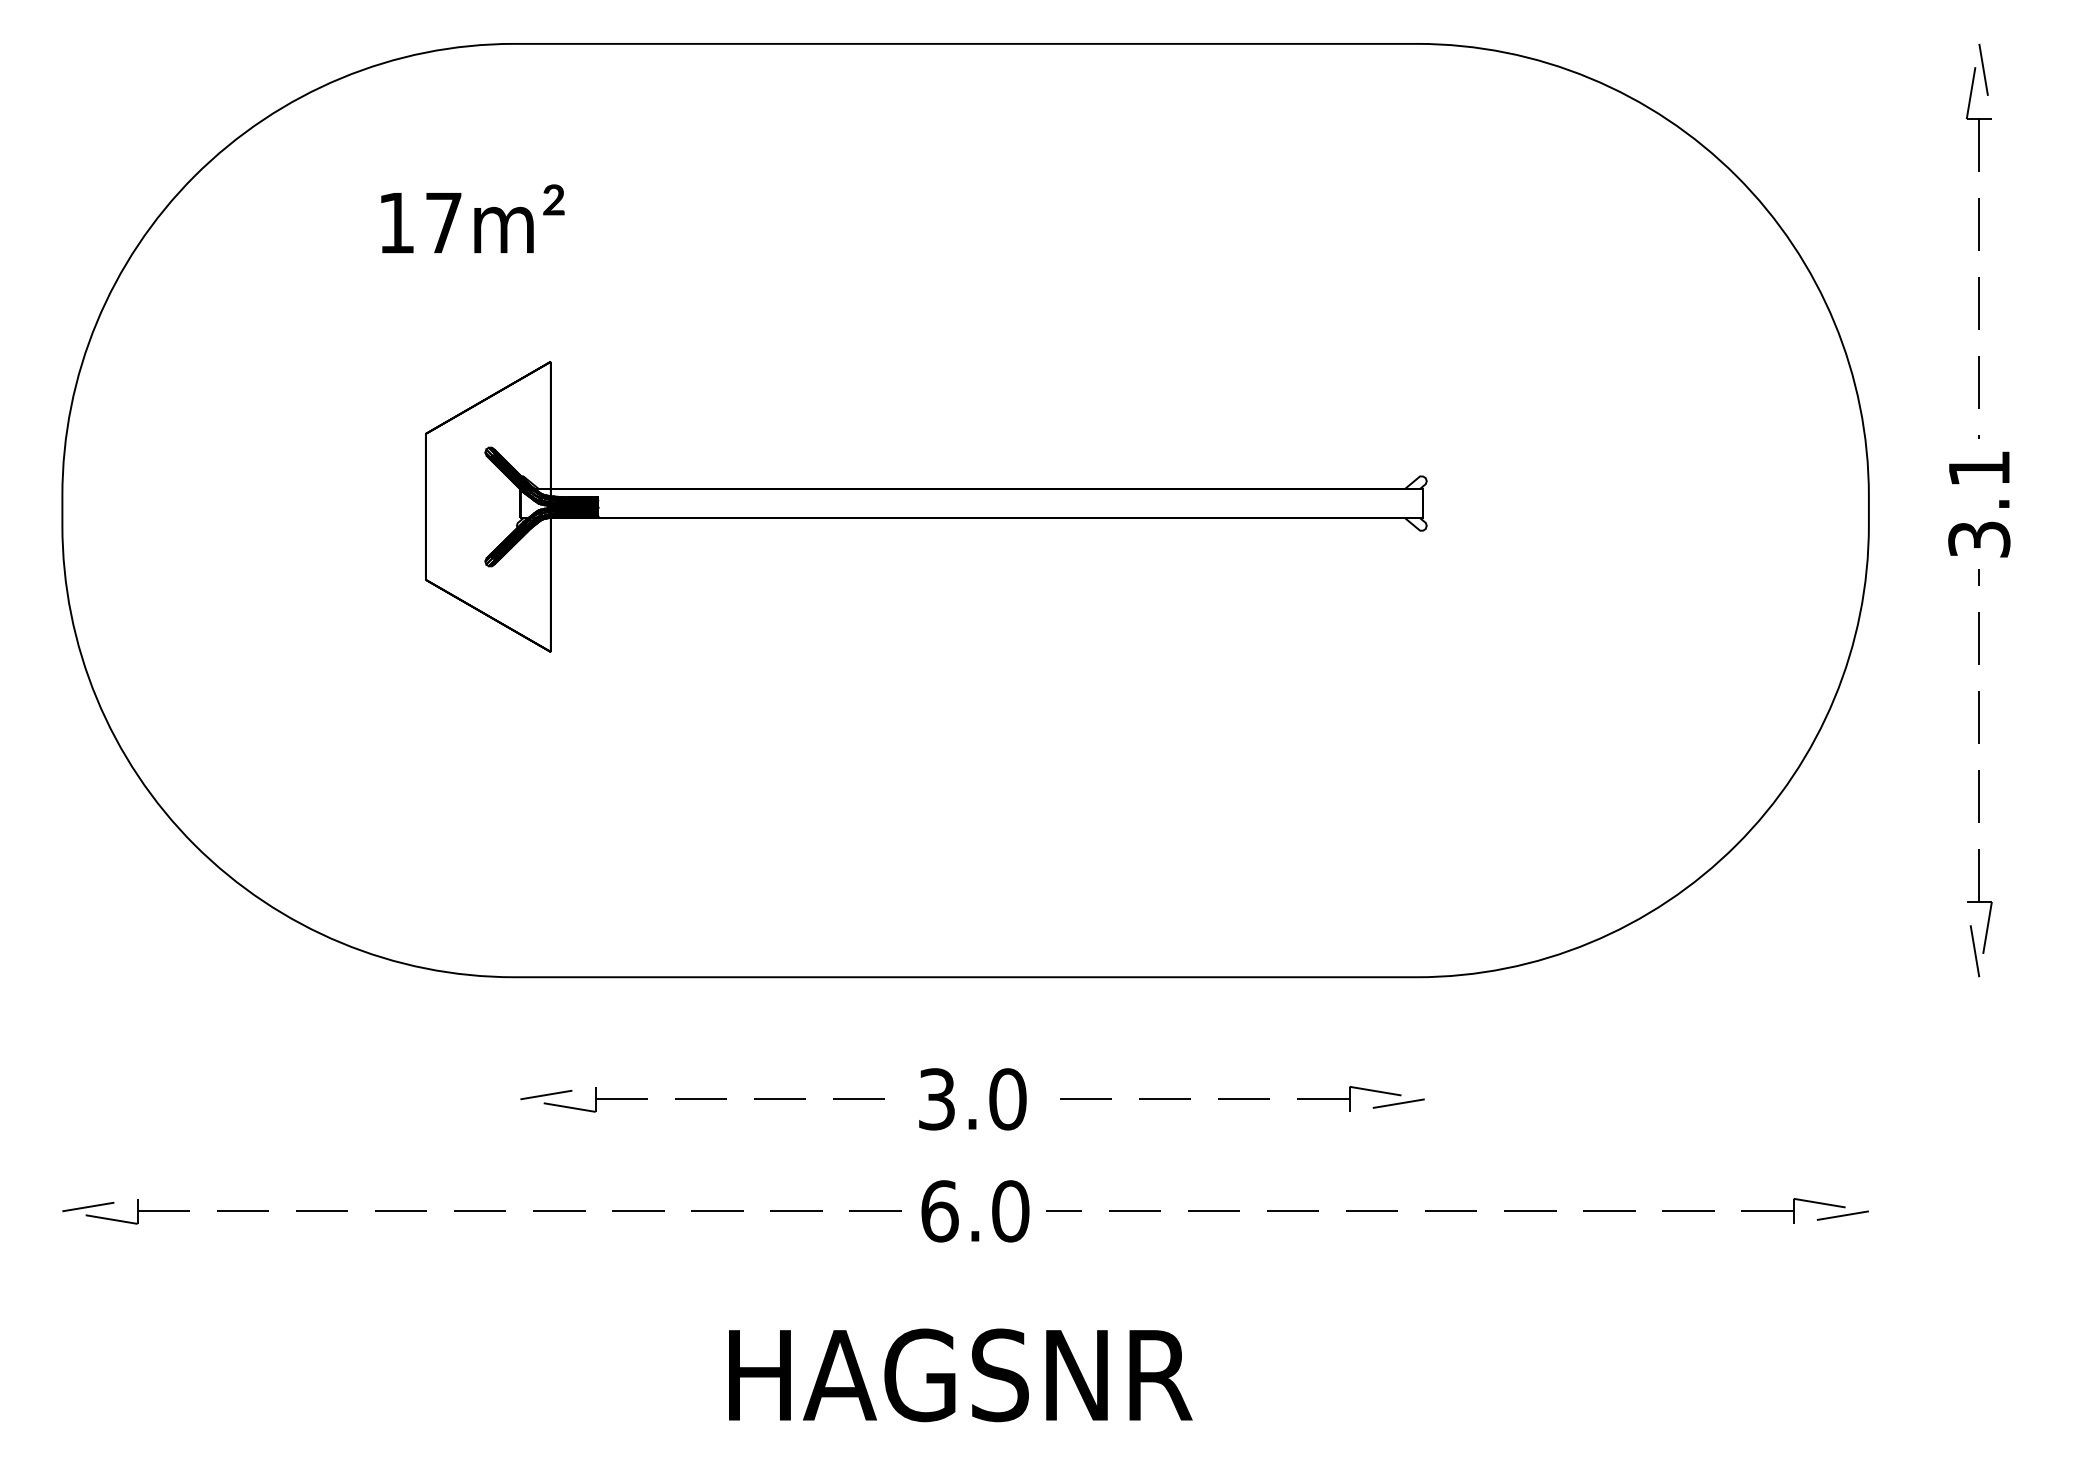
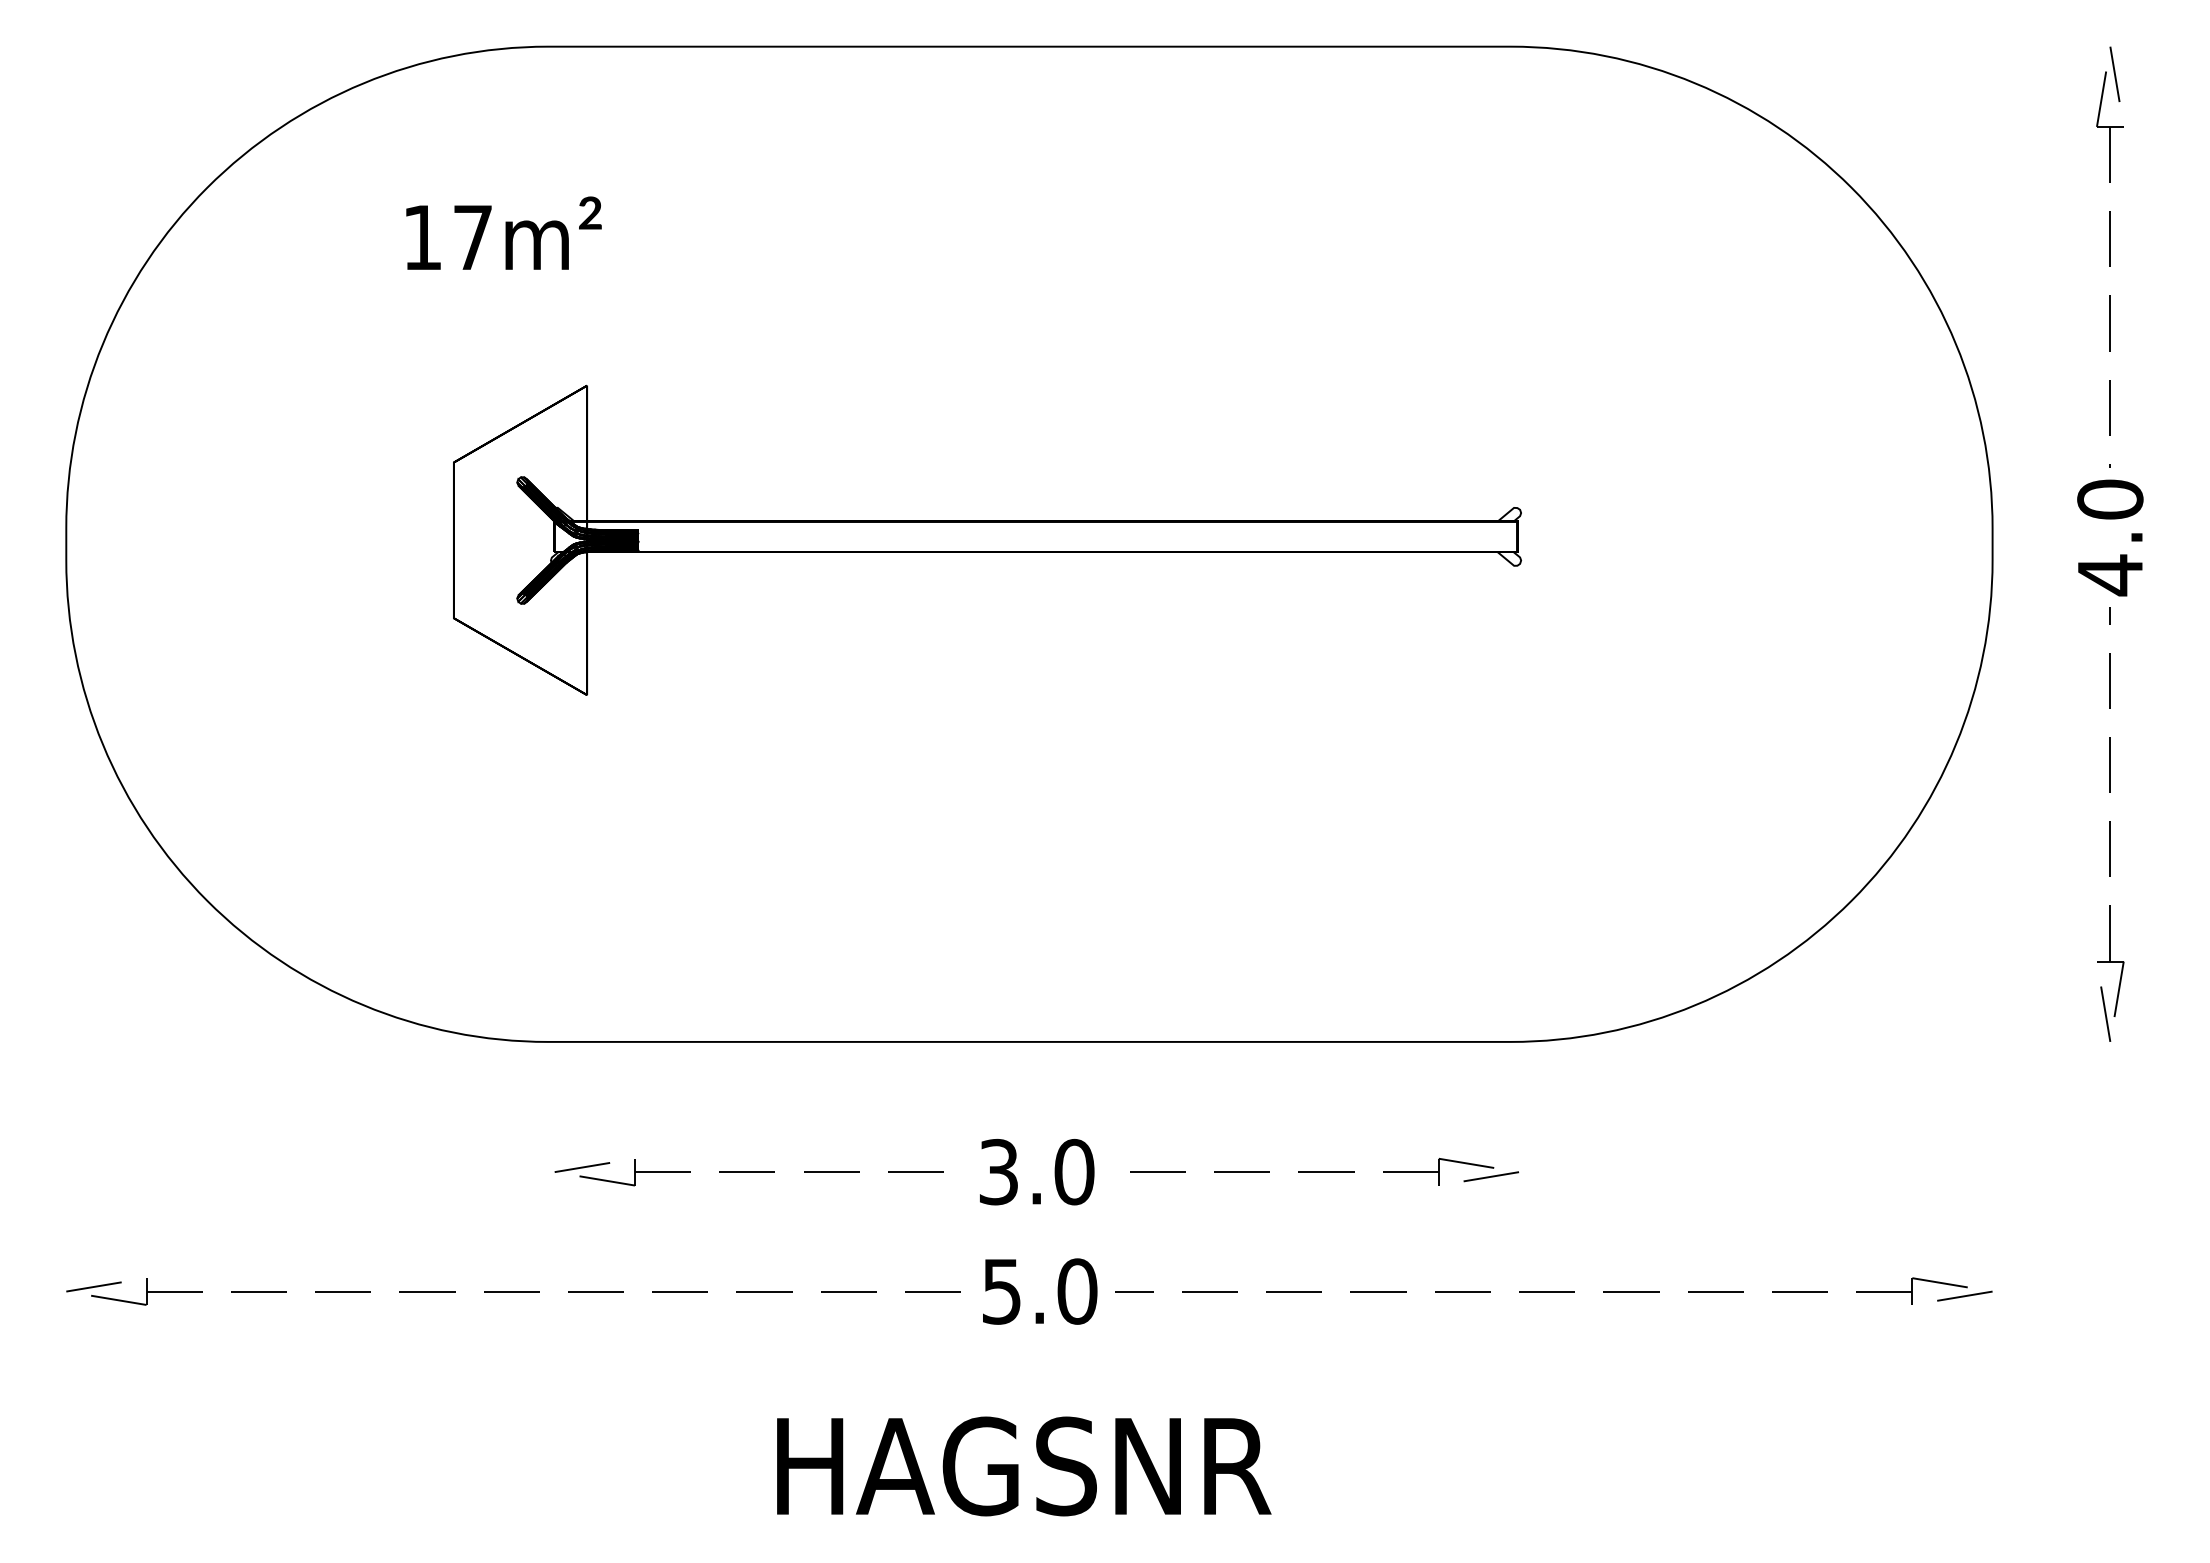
text: (1979, 504) -> (2110, 537), 3.1 -> 4.0
text: (940, 1211) -> (1002, 1291), 6.0 -> 5.0

